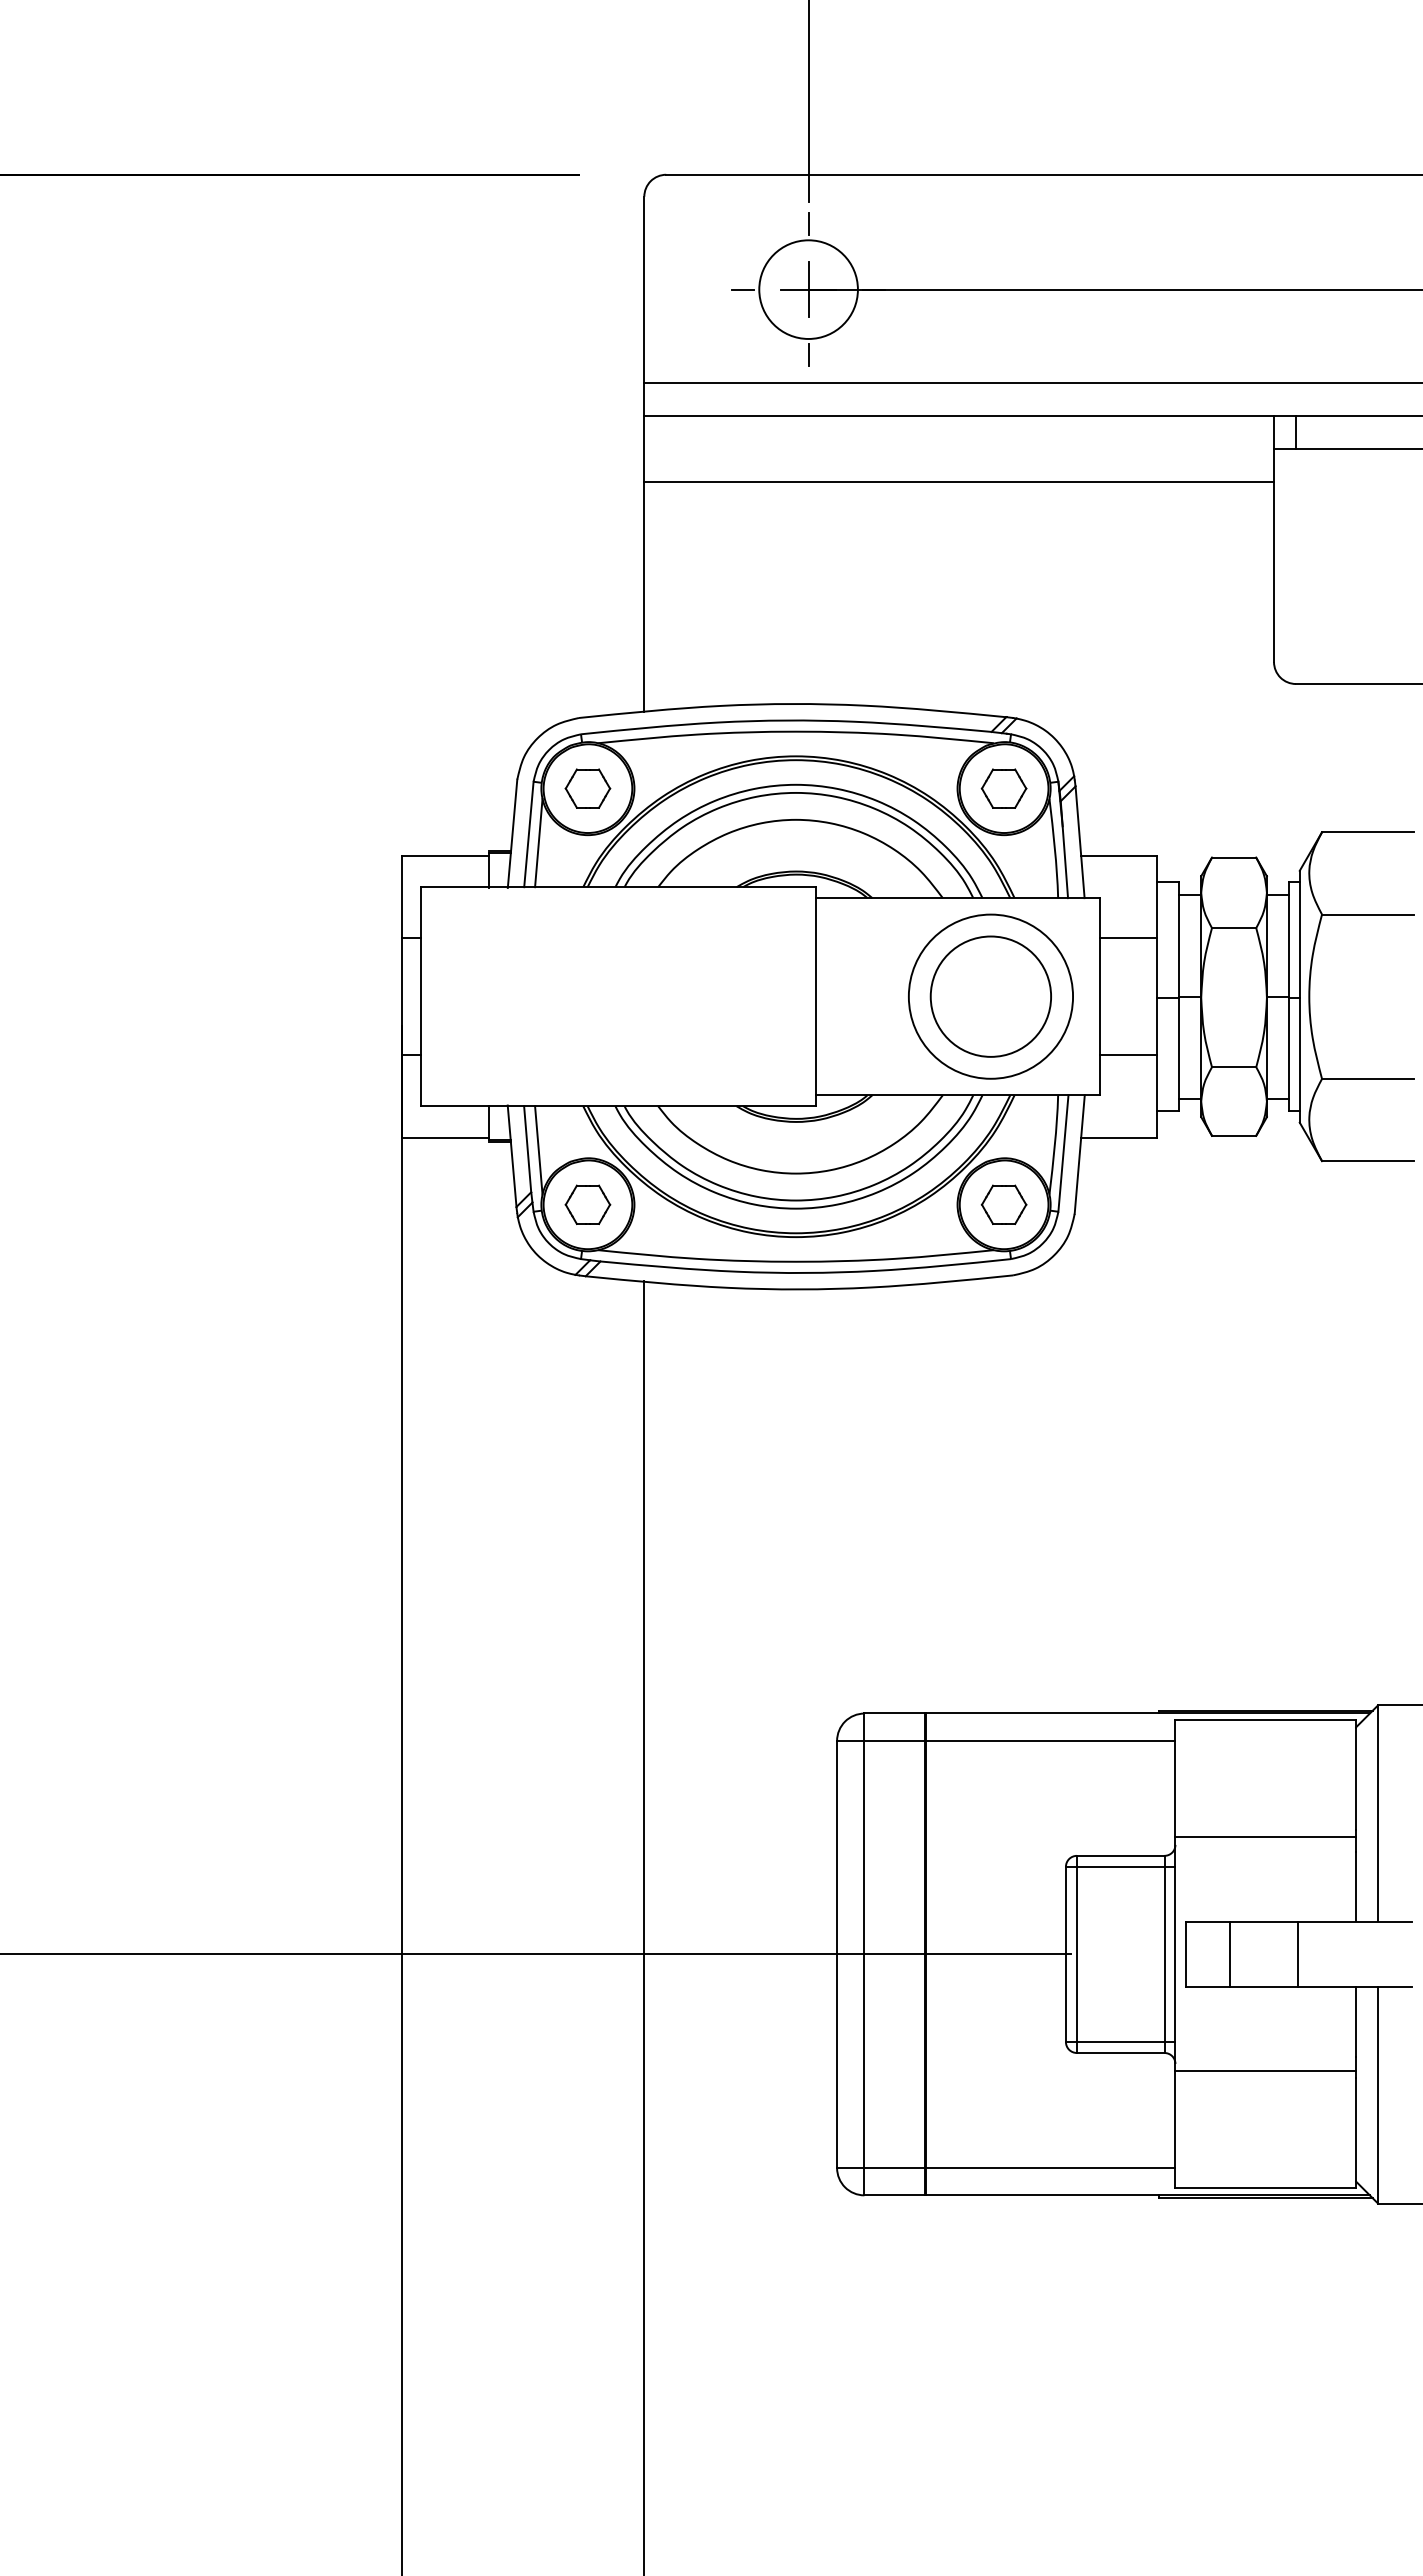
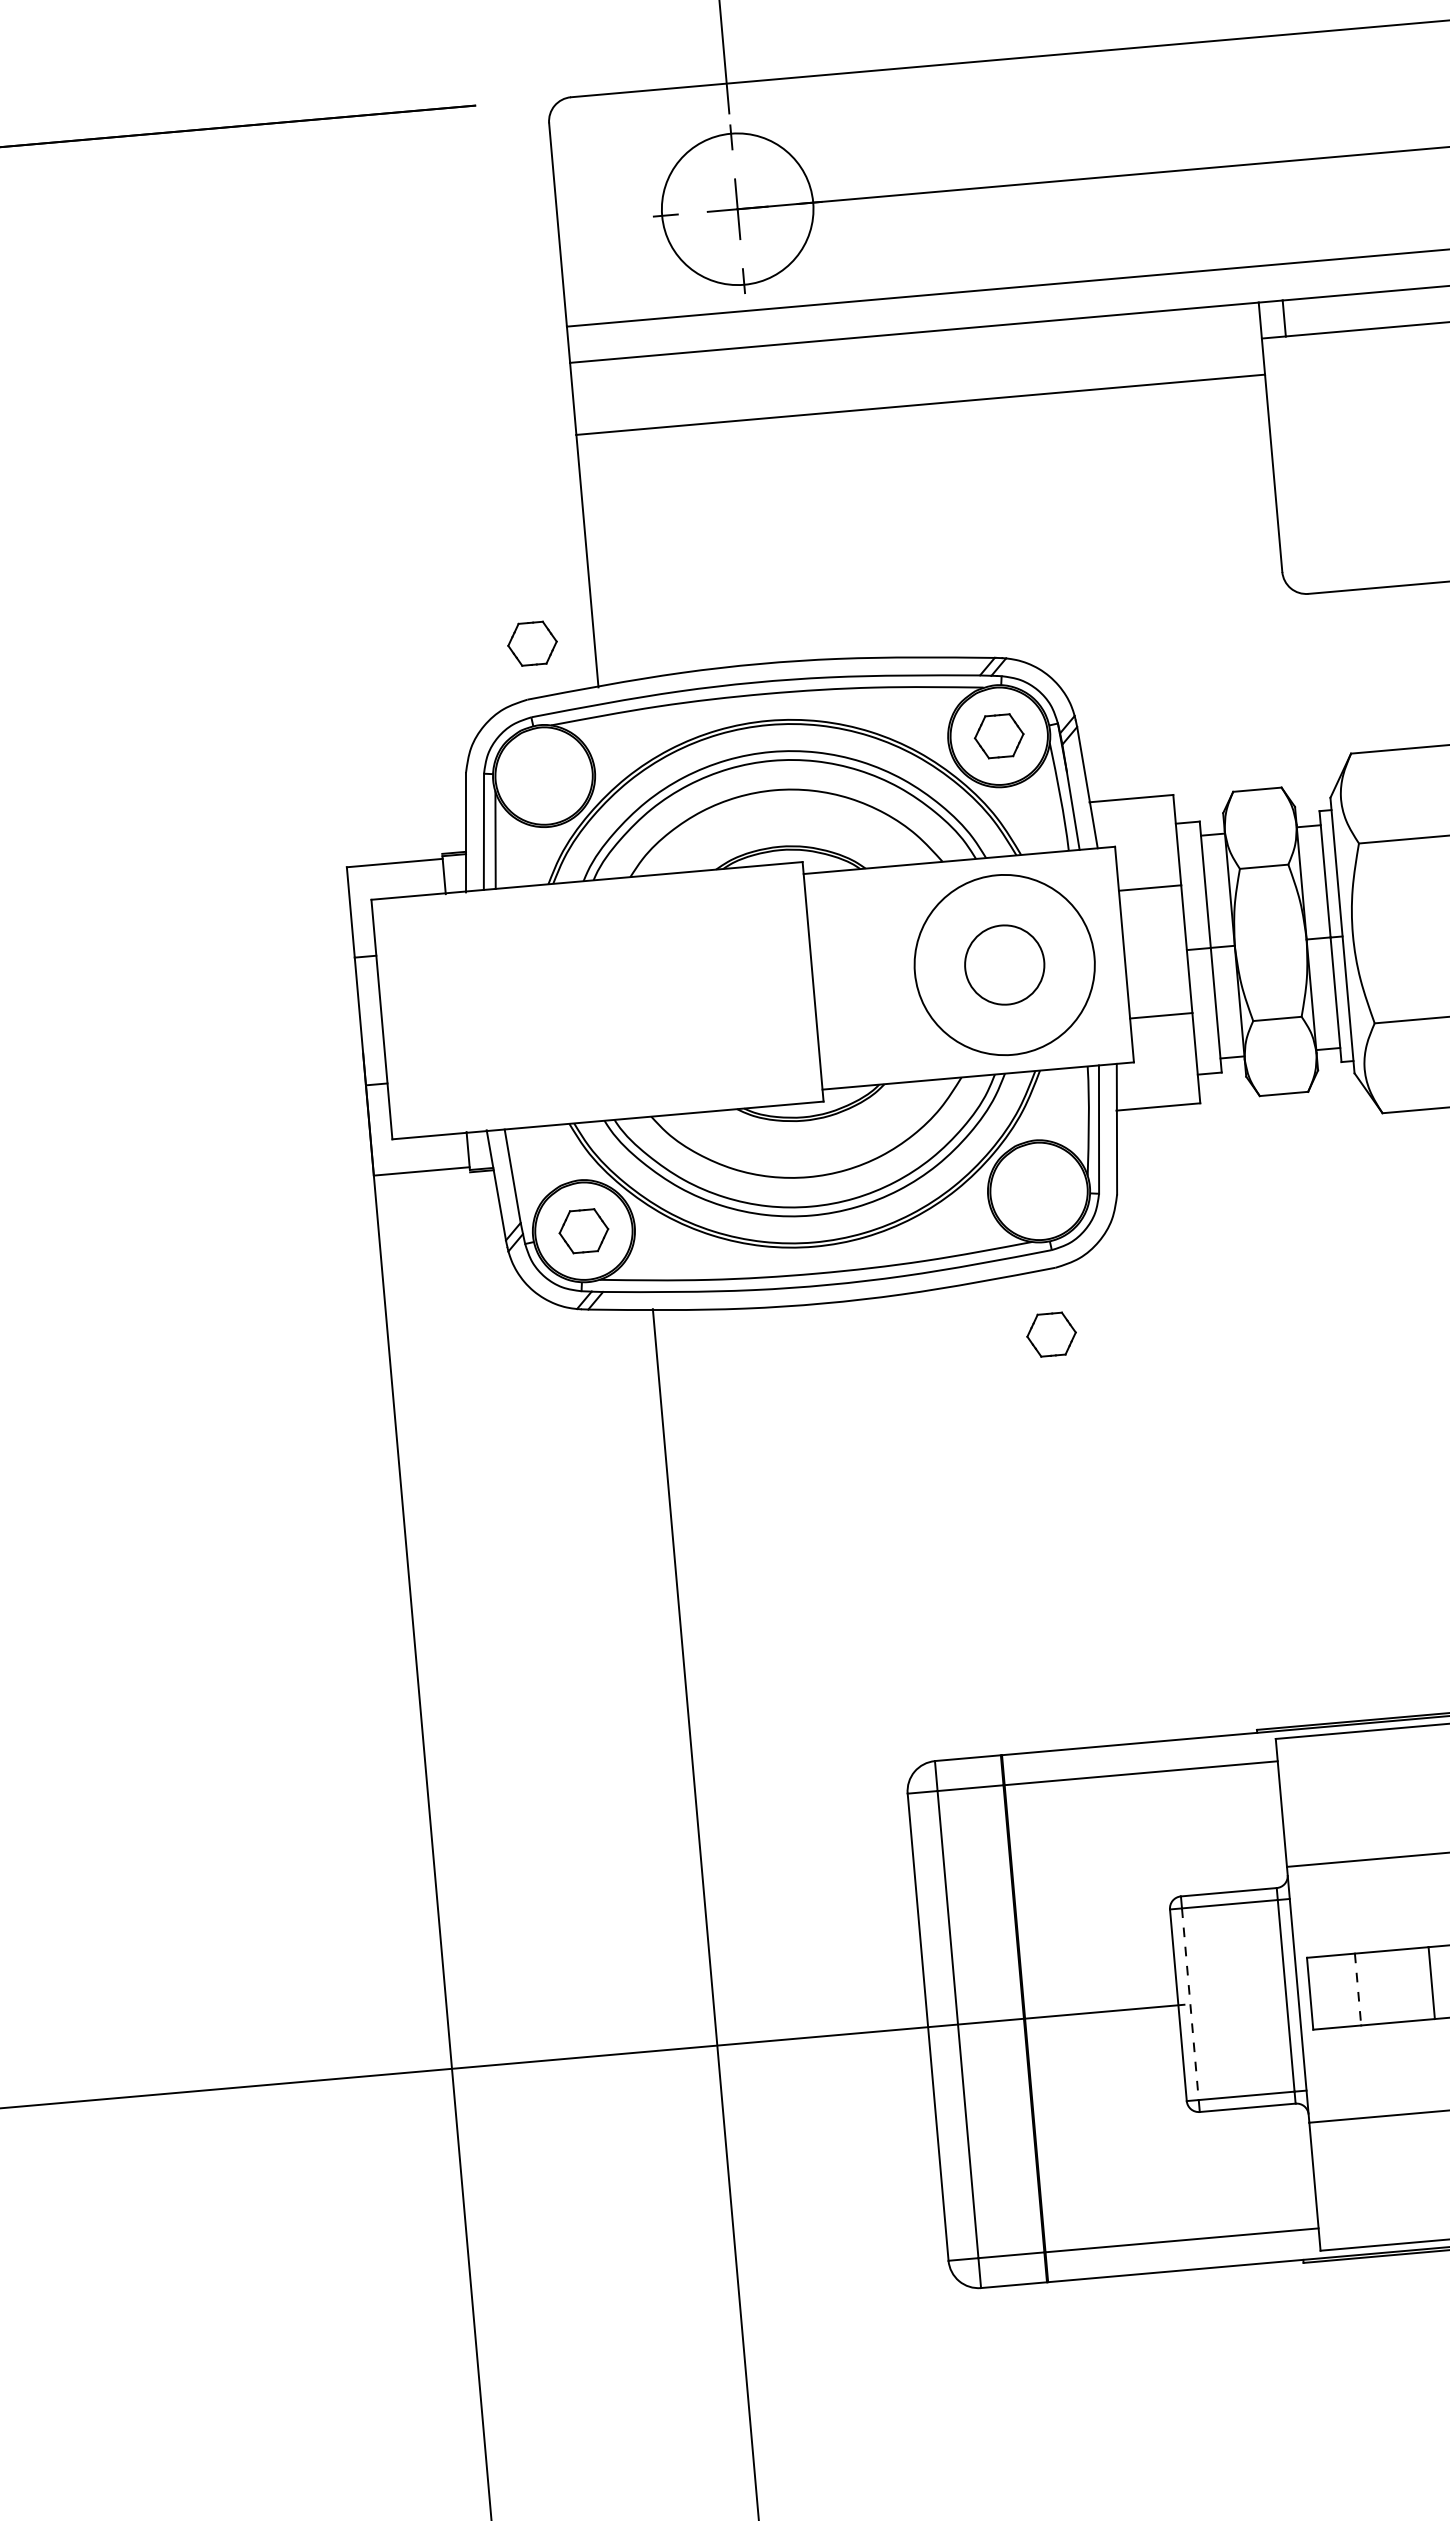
circle: (808, 289) -> (737, 209), size x1.4
part: (587, 788) -> (532, 643), moved
circle: (990, 996) -> (1004, 964), size x0.6
line: (538, 1150) -> (524, 1176), removed
part: (1003, 1204) -> (1050, 1334), moved
line: (1076, 1954) -> (1189, 2004), solid -> dashed
line: (1230, 1954) -> (1358, 1989), solid -> dashed

